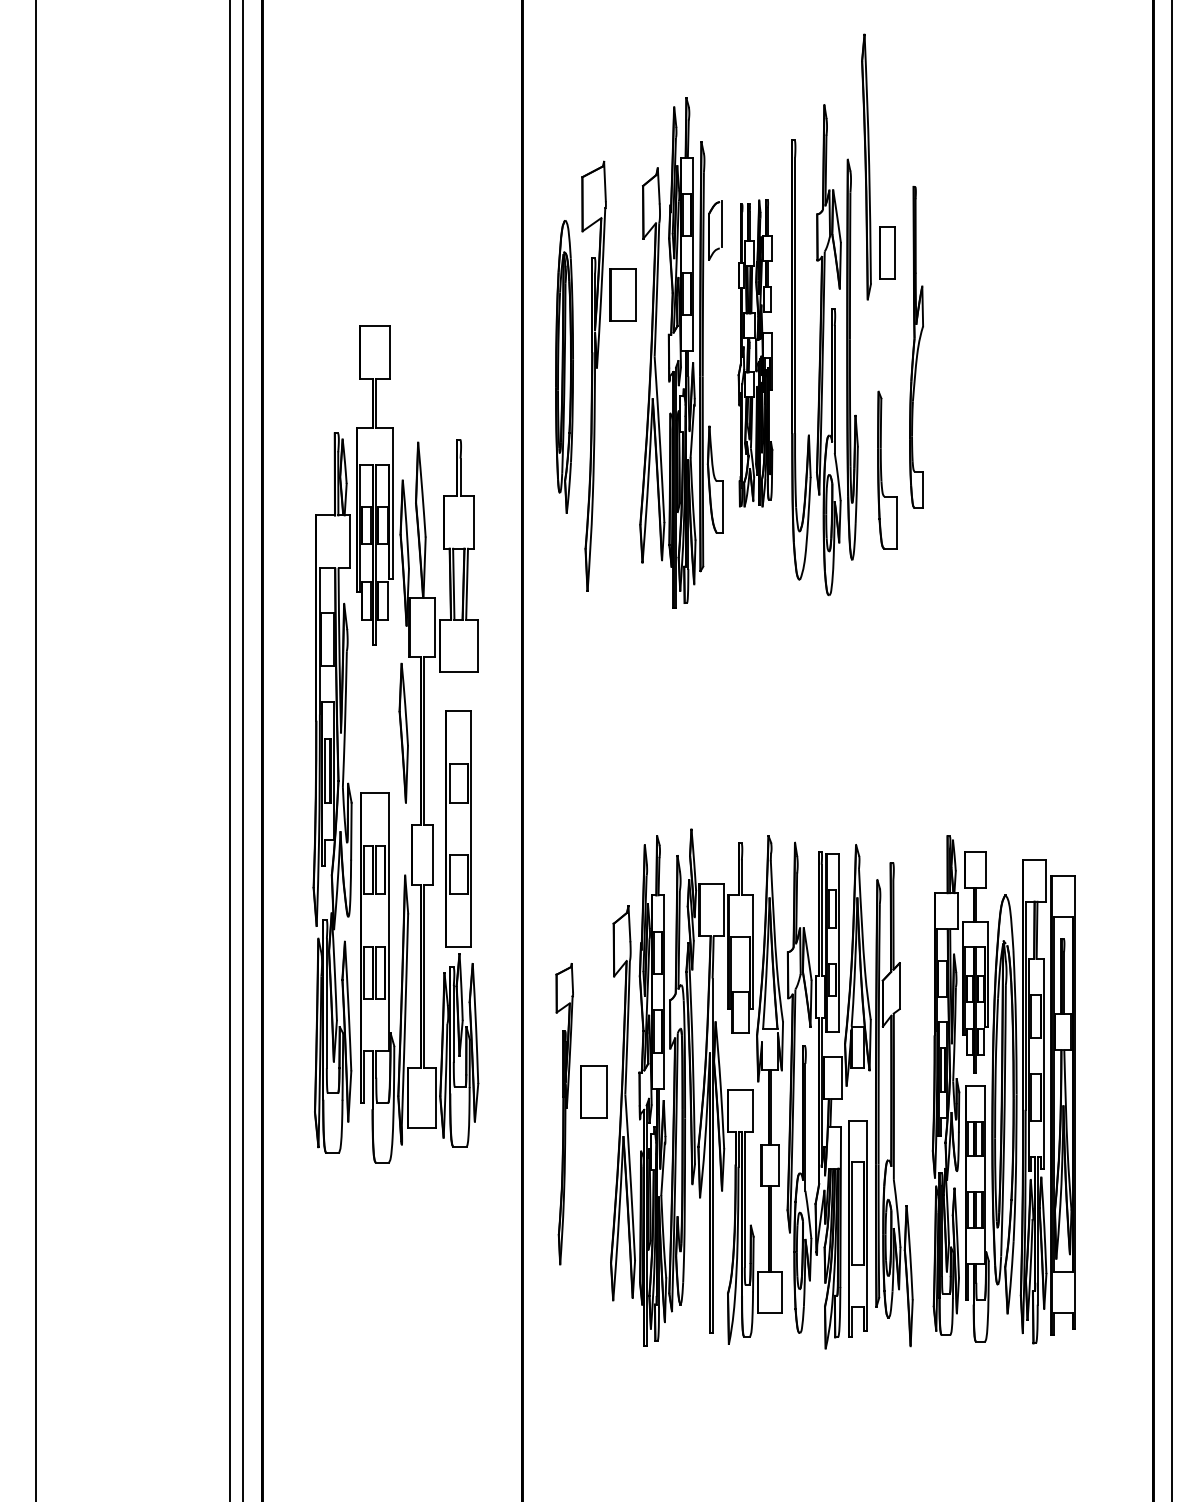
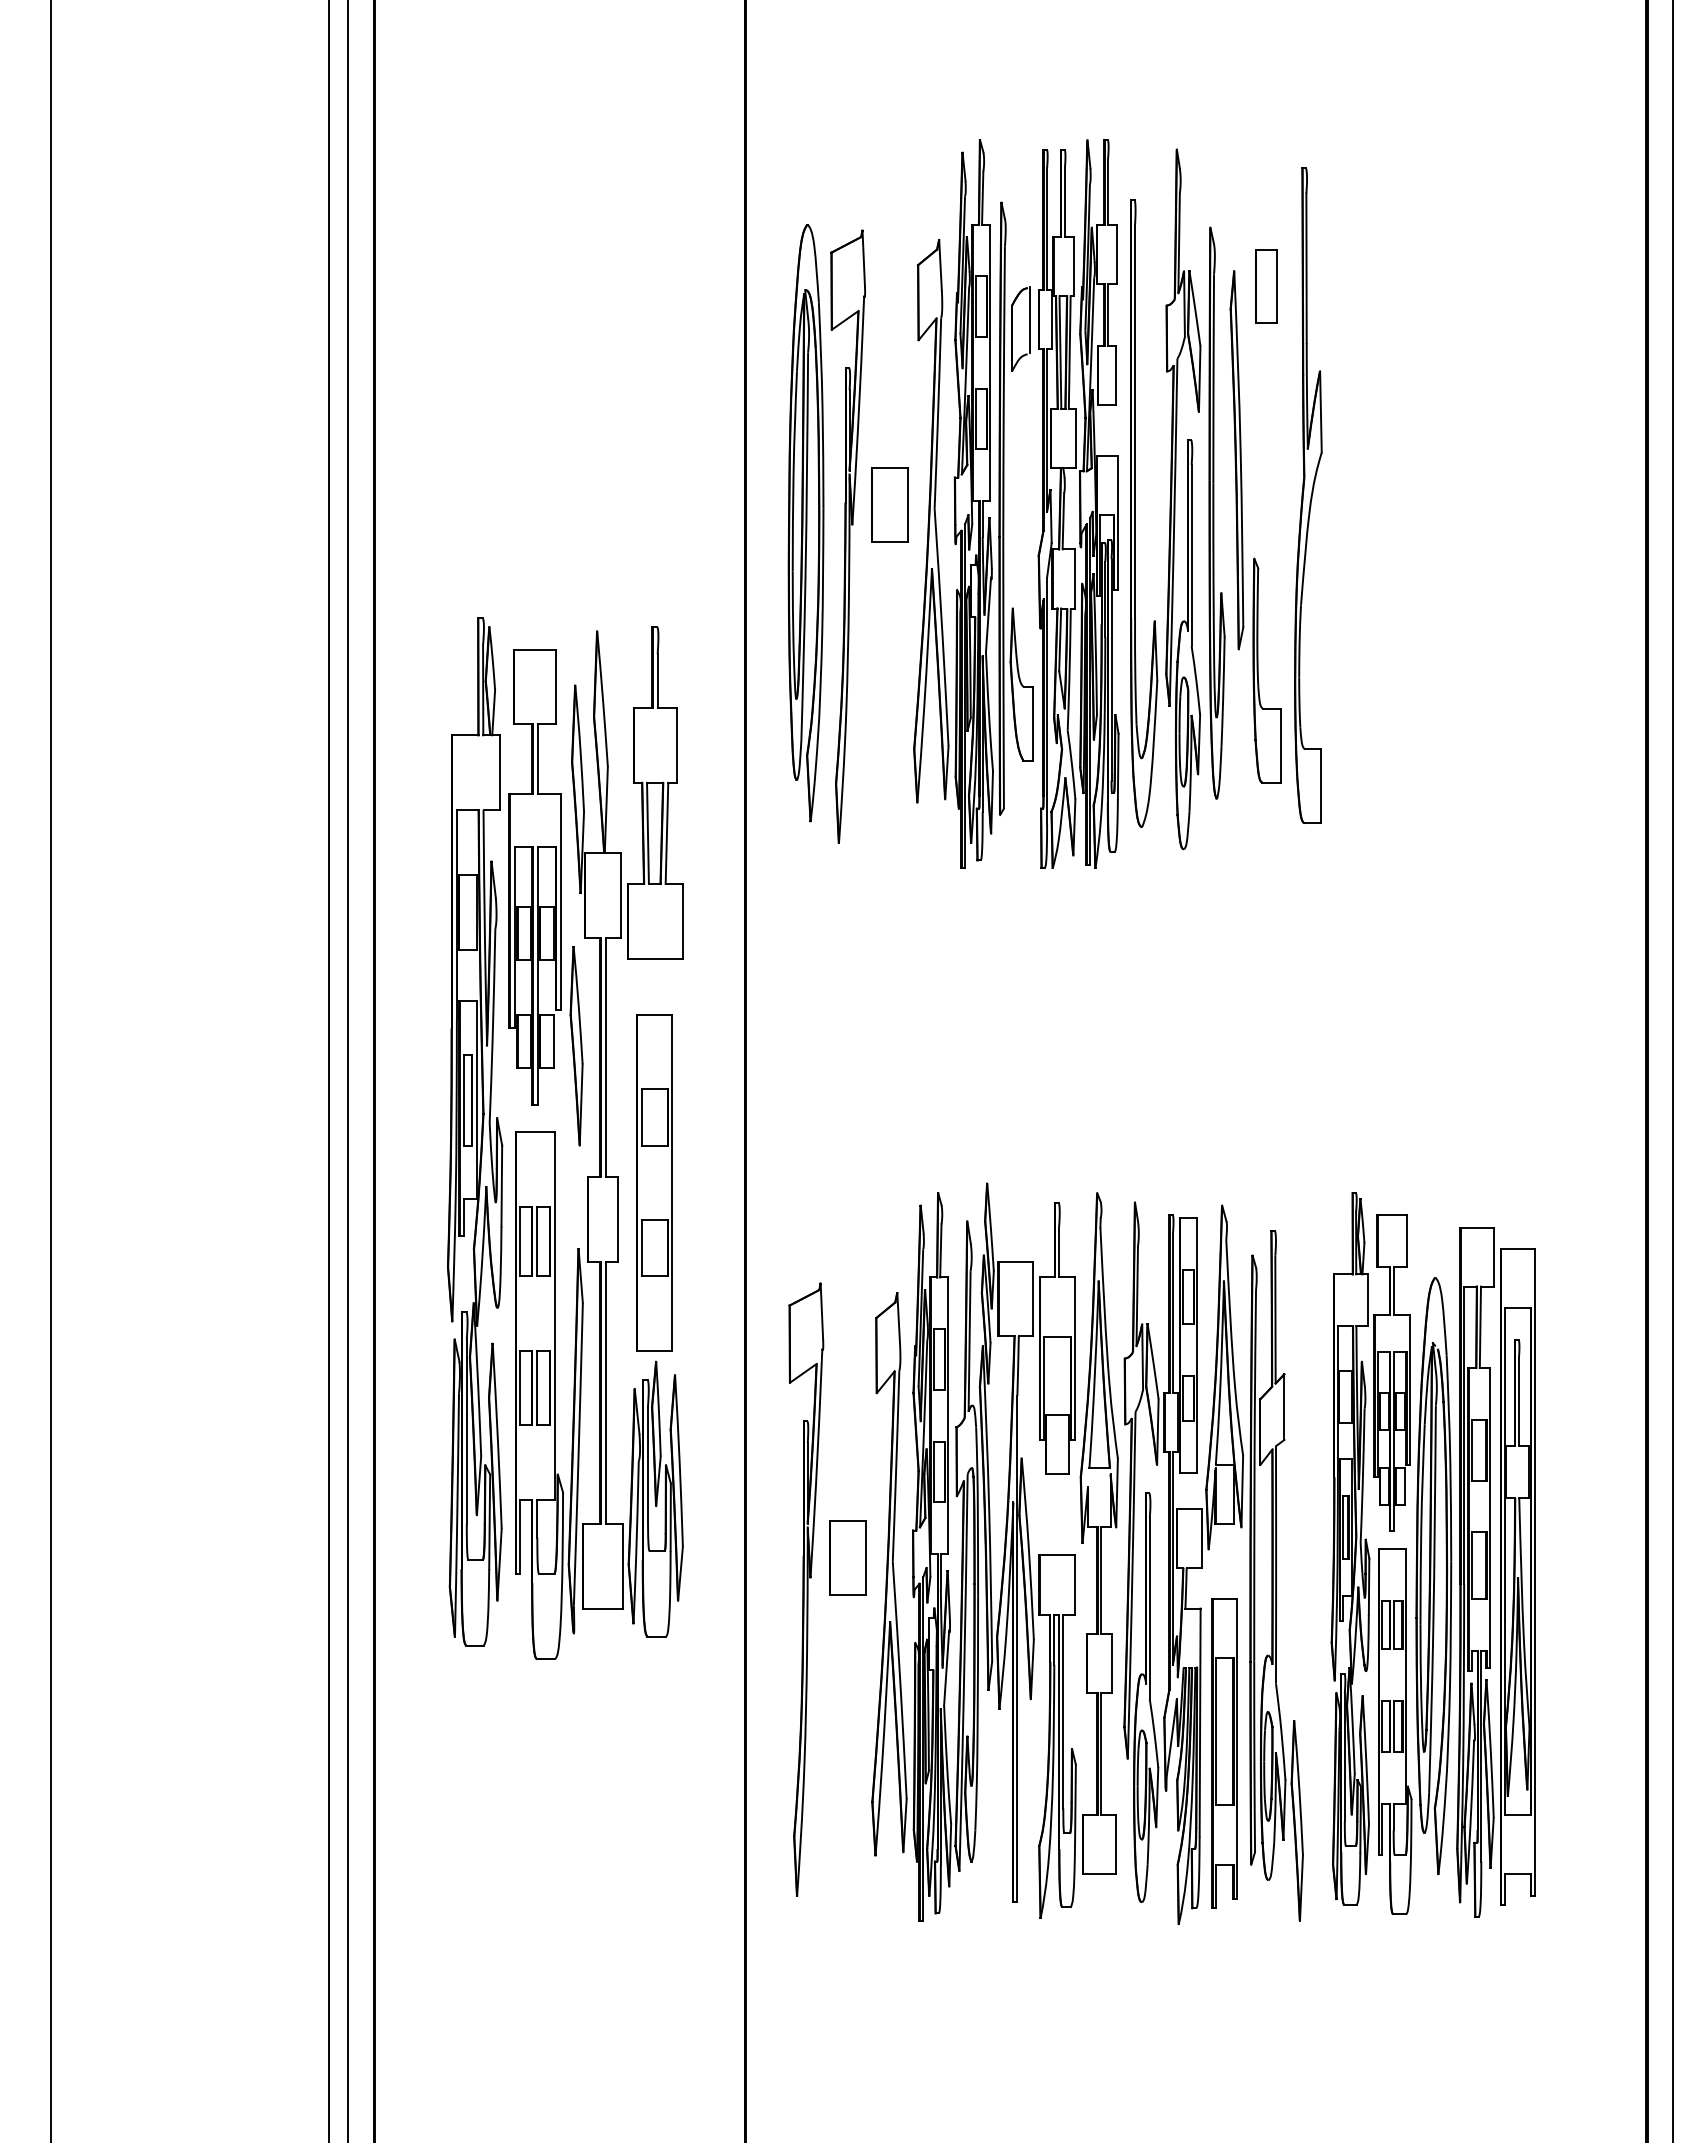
part: (866, 167) -> (1236, 460), moved
part: (887, 252) -> (1266, 286), moved
part: (623, 294) -> (889, 504), moved
part: (916, 347) -> (1308, 495), size x1.43
part: (755, 353) -> (1078, 503), size x1.67
part: (564, 367) -> (805, 523), size x1.43
part: (374, 486) -> (534, 877), moved
part: (564, 1113) -> (806, 1589), size x1.43

